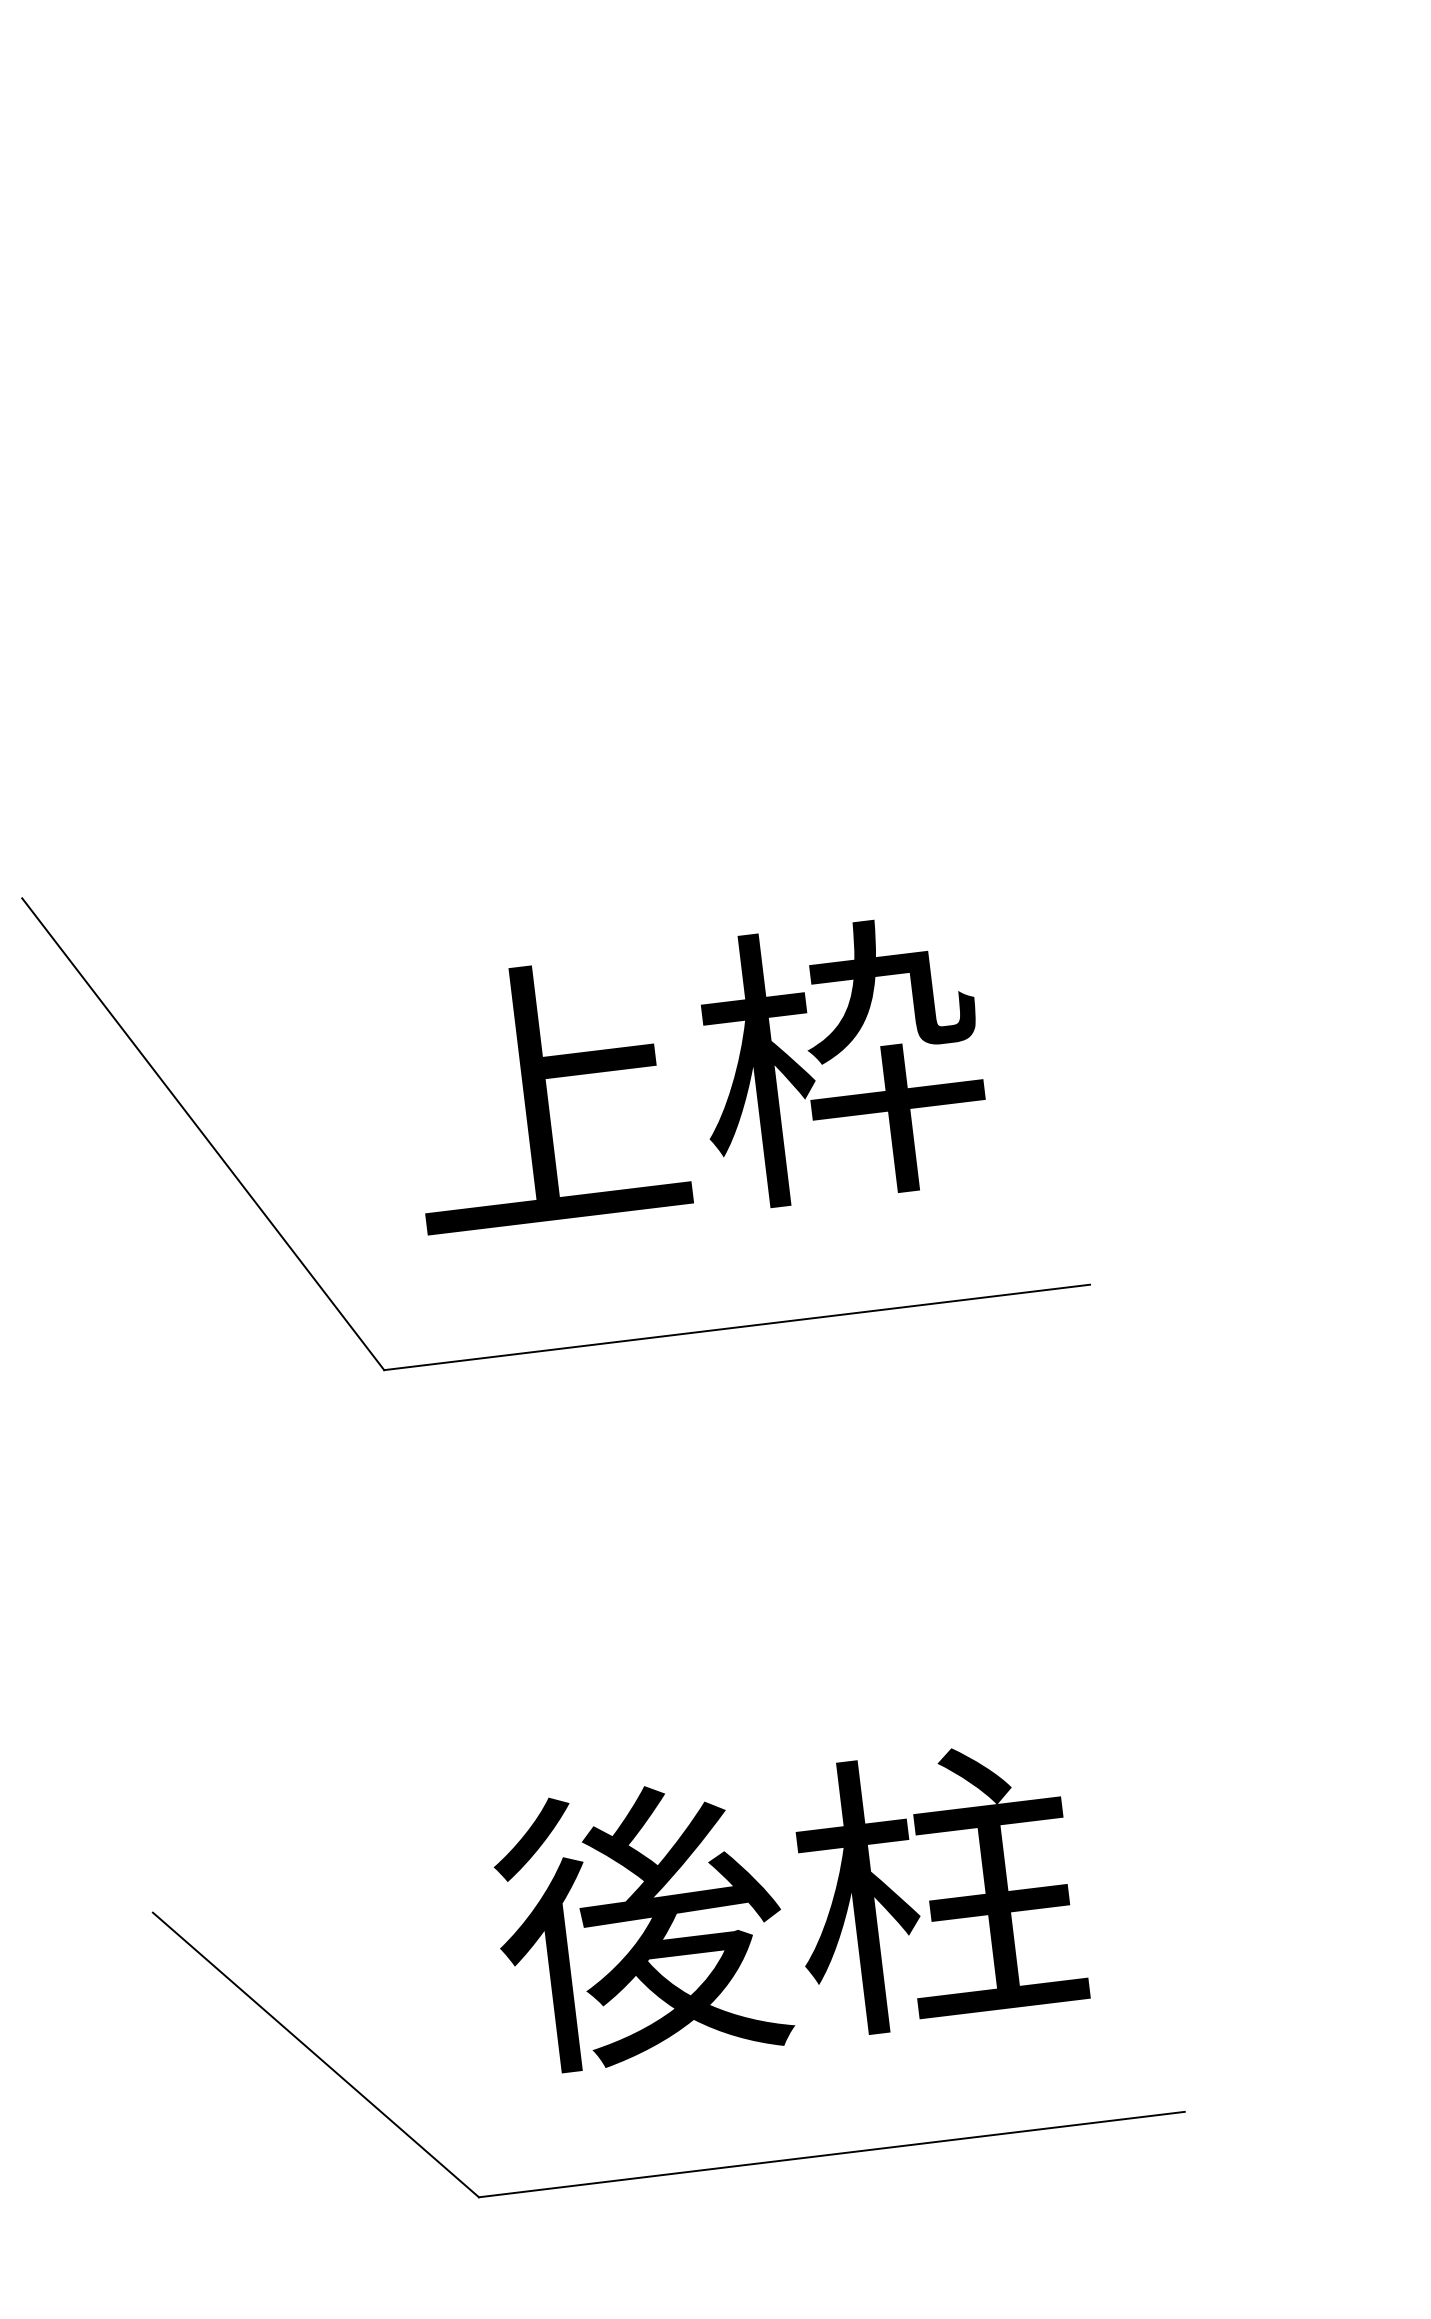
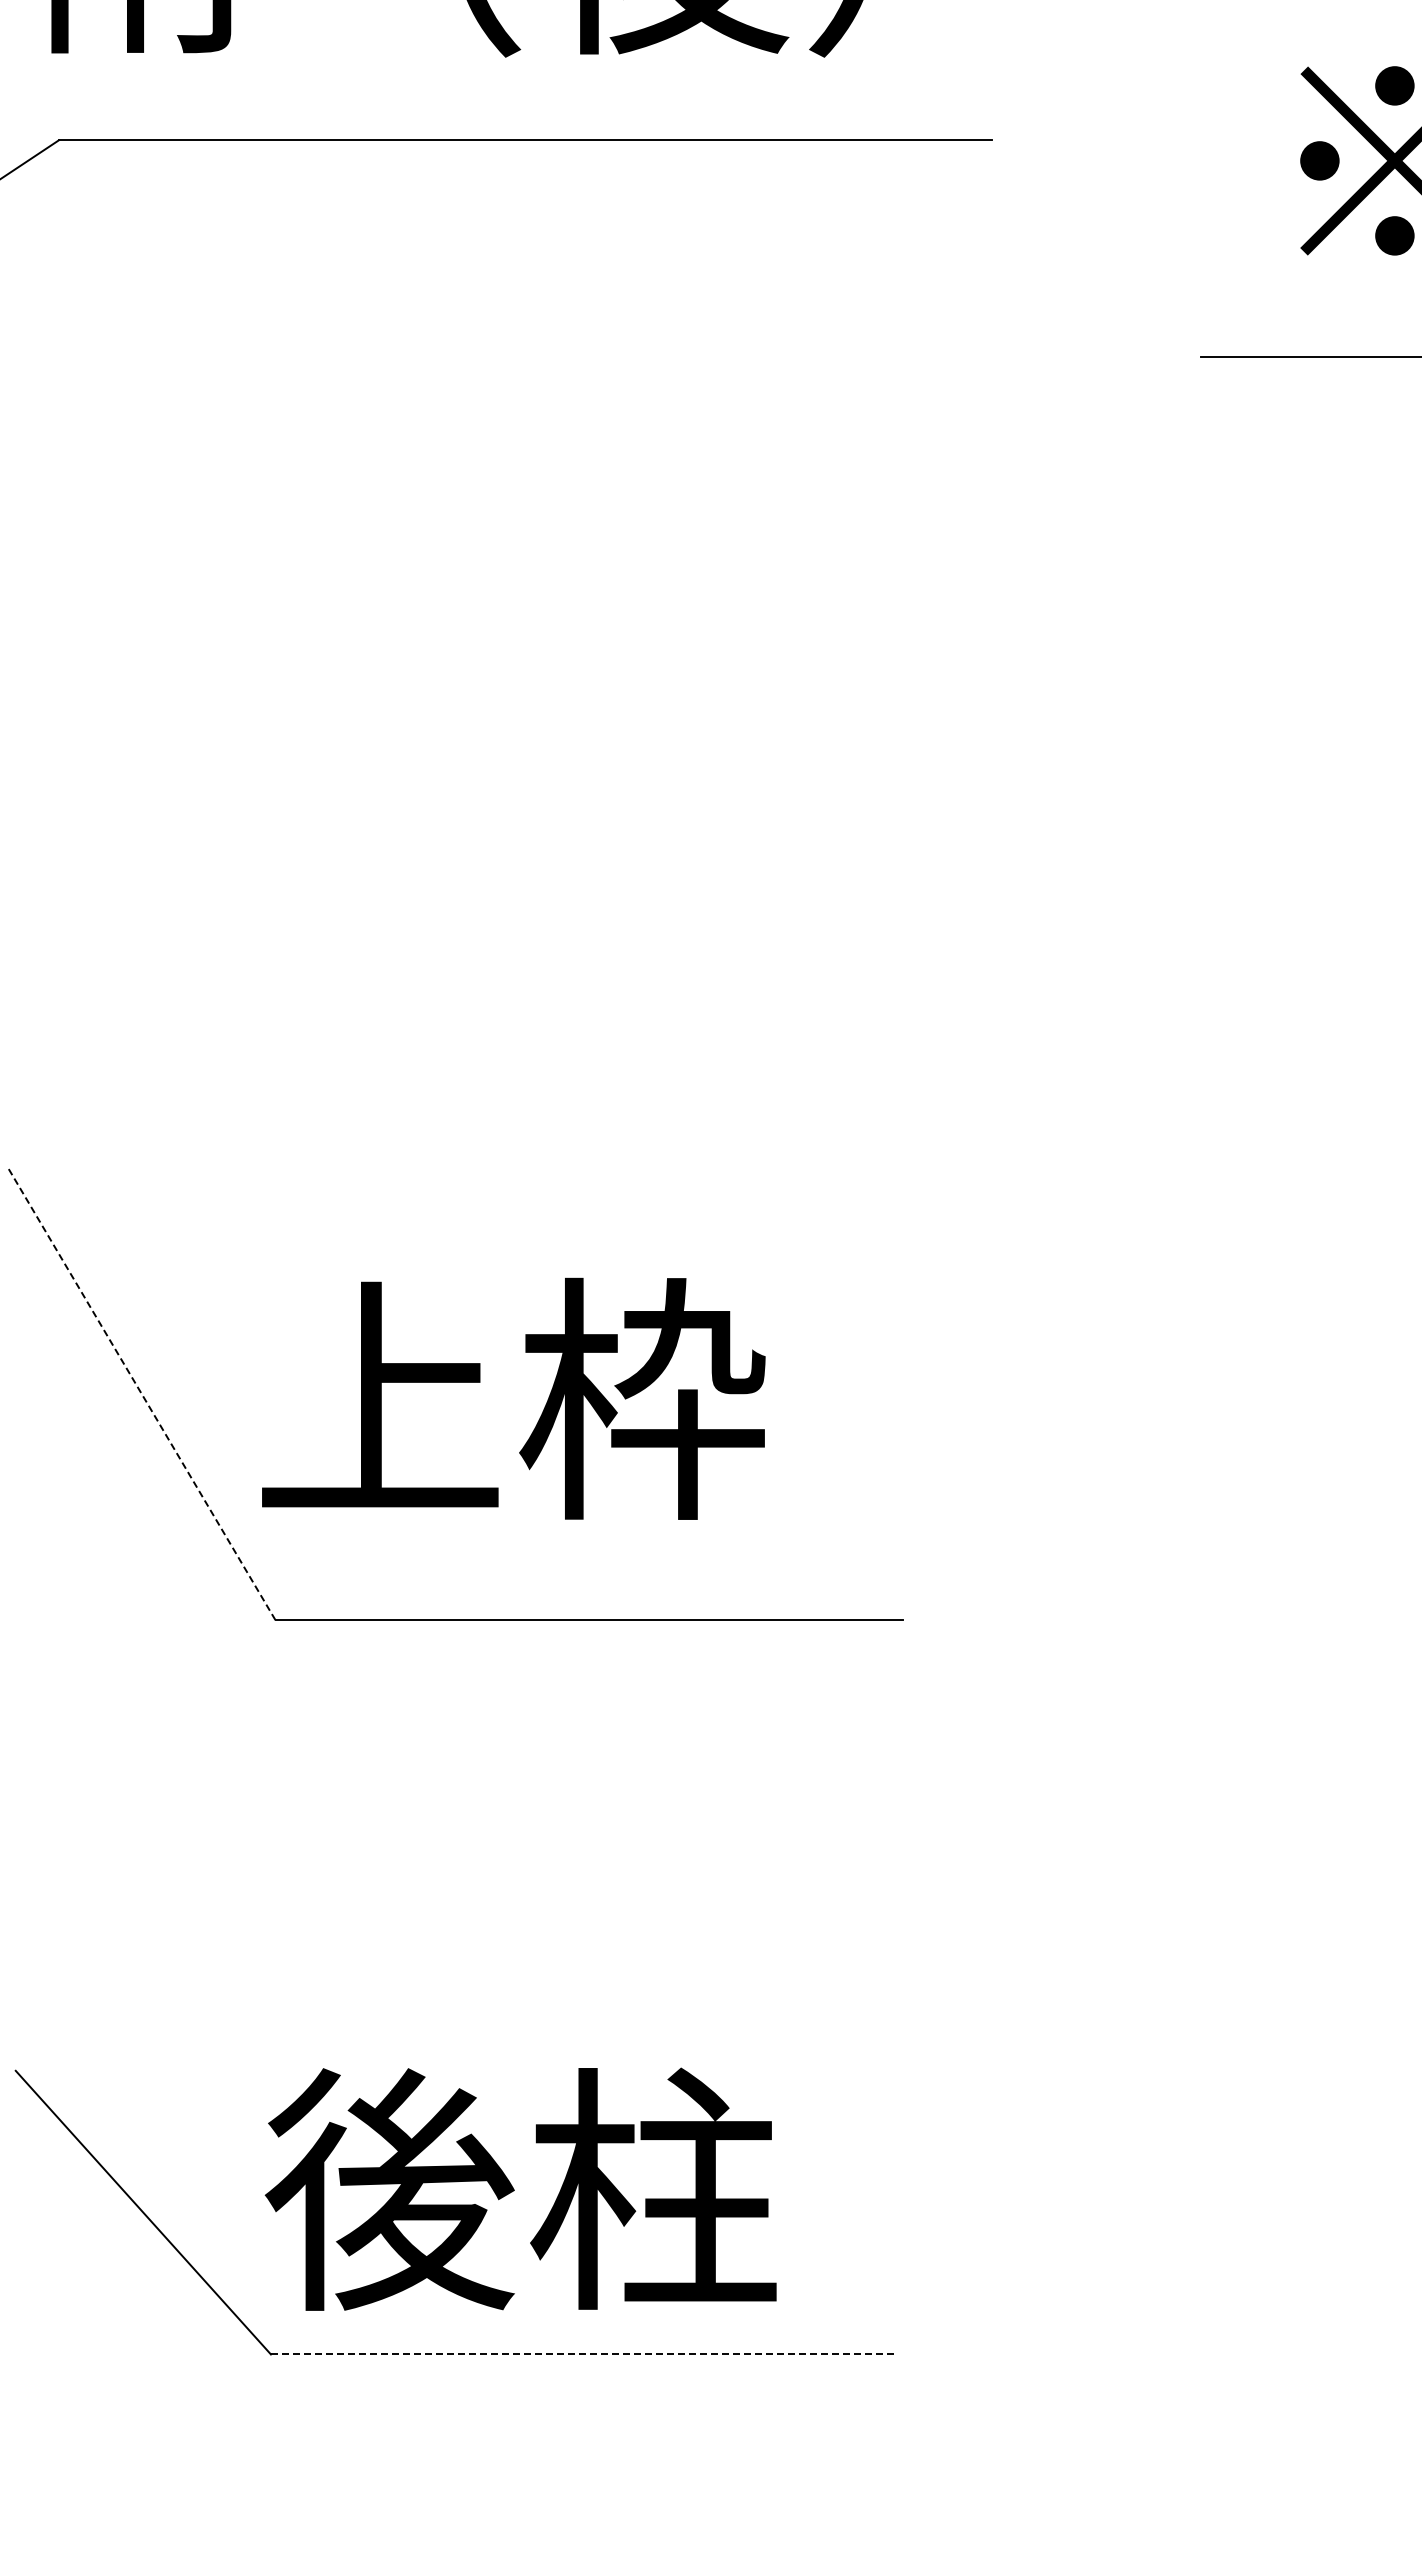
text: (696, 1078) -> (513, 1398), moved
line: (203, 1134) -> (142, 1395), solid -> dashed
text: (787, 1906) -> (520, 2188), moved
line: (831, 2154) -> (584, 2354), solid -> dashed

